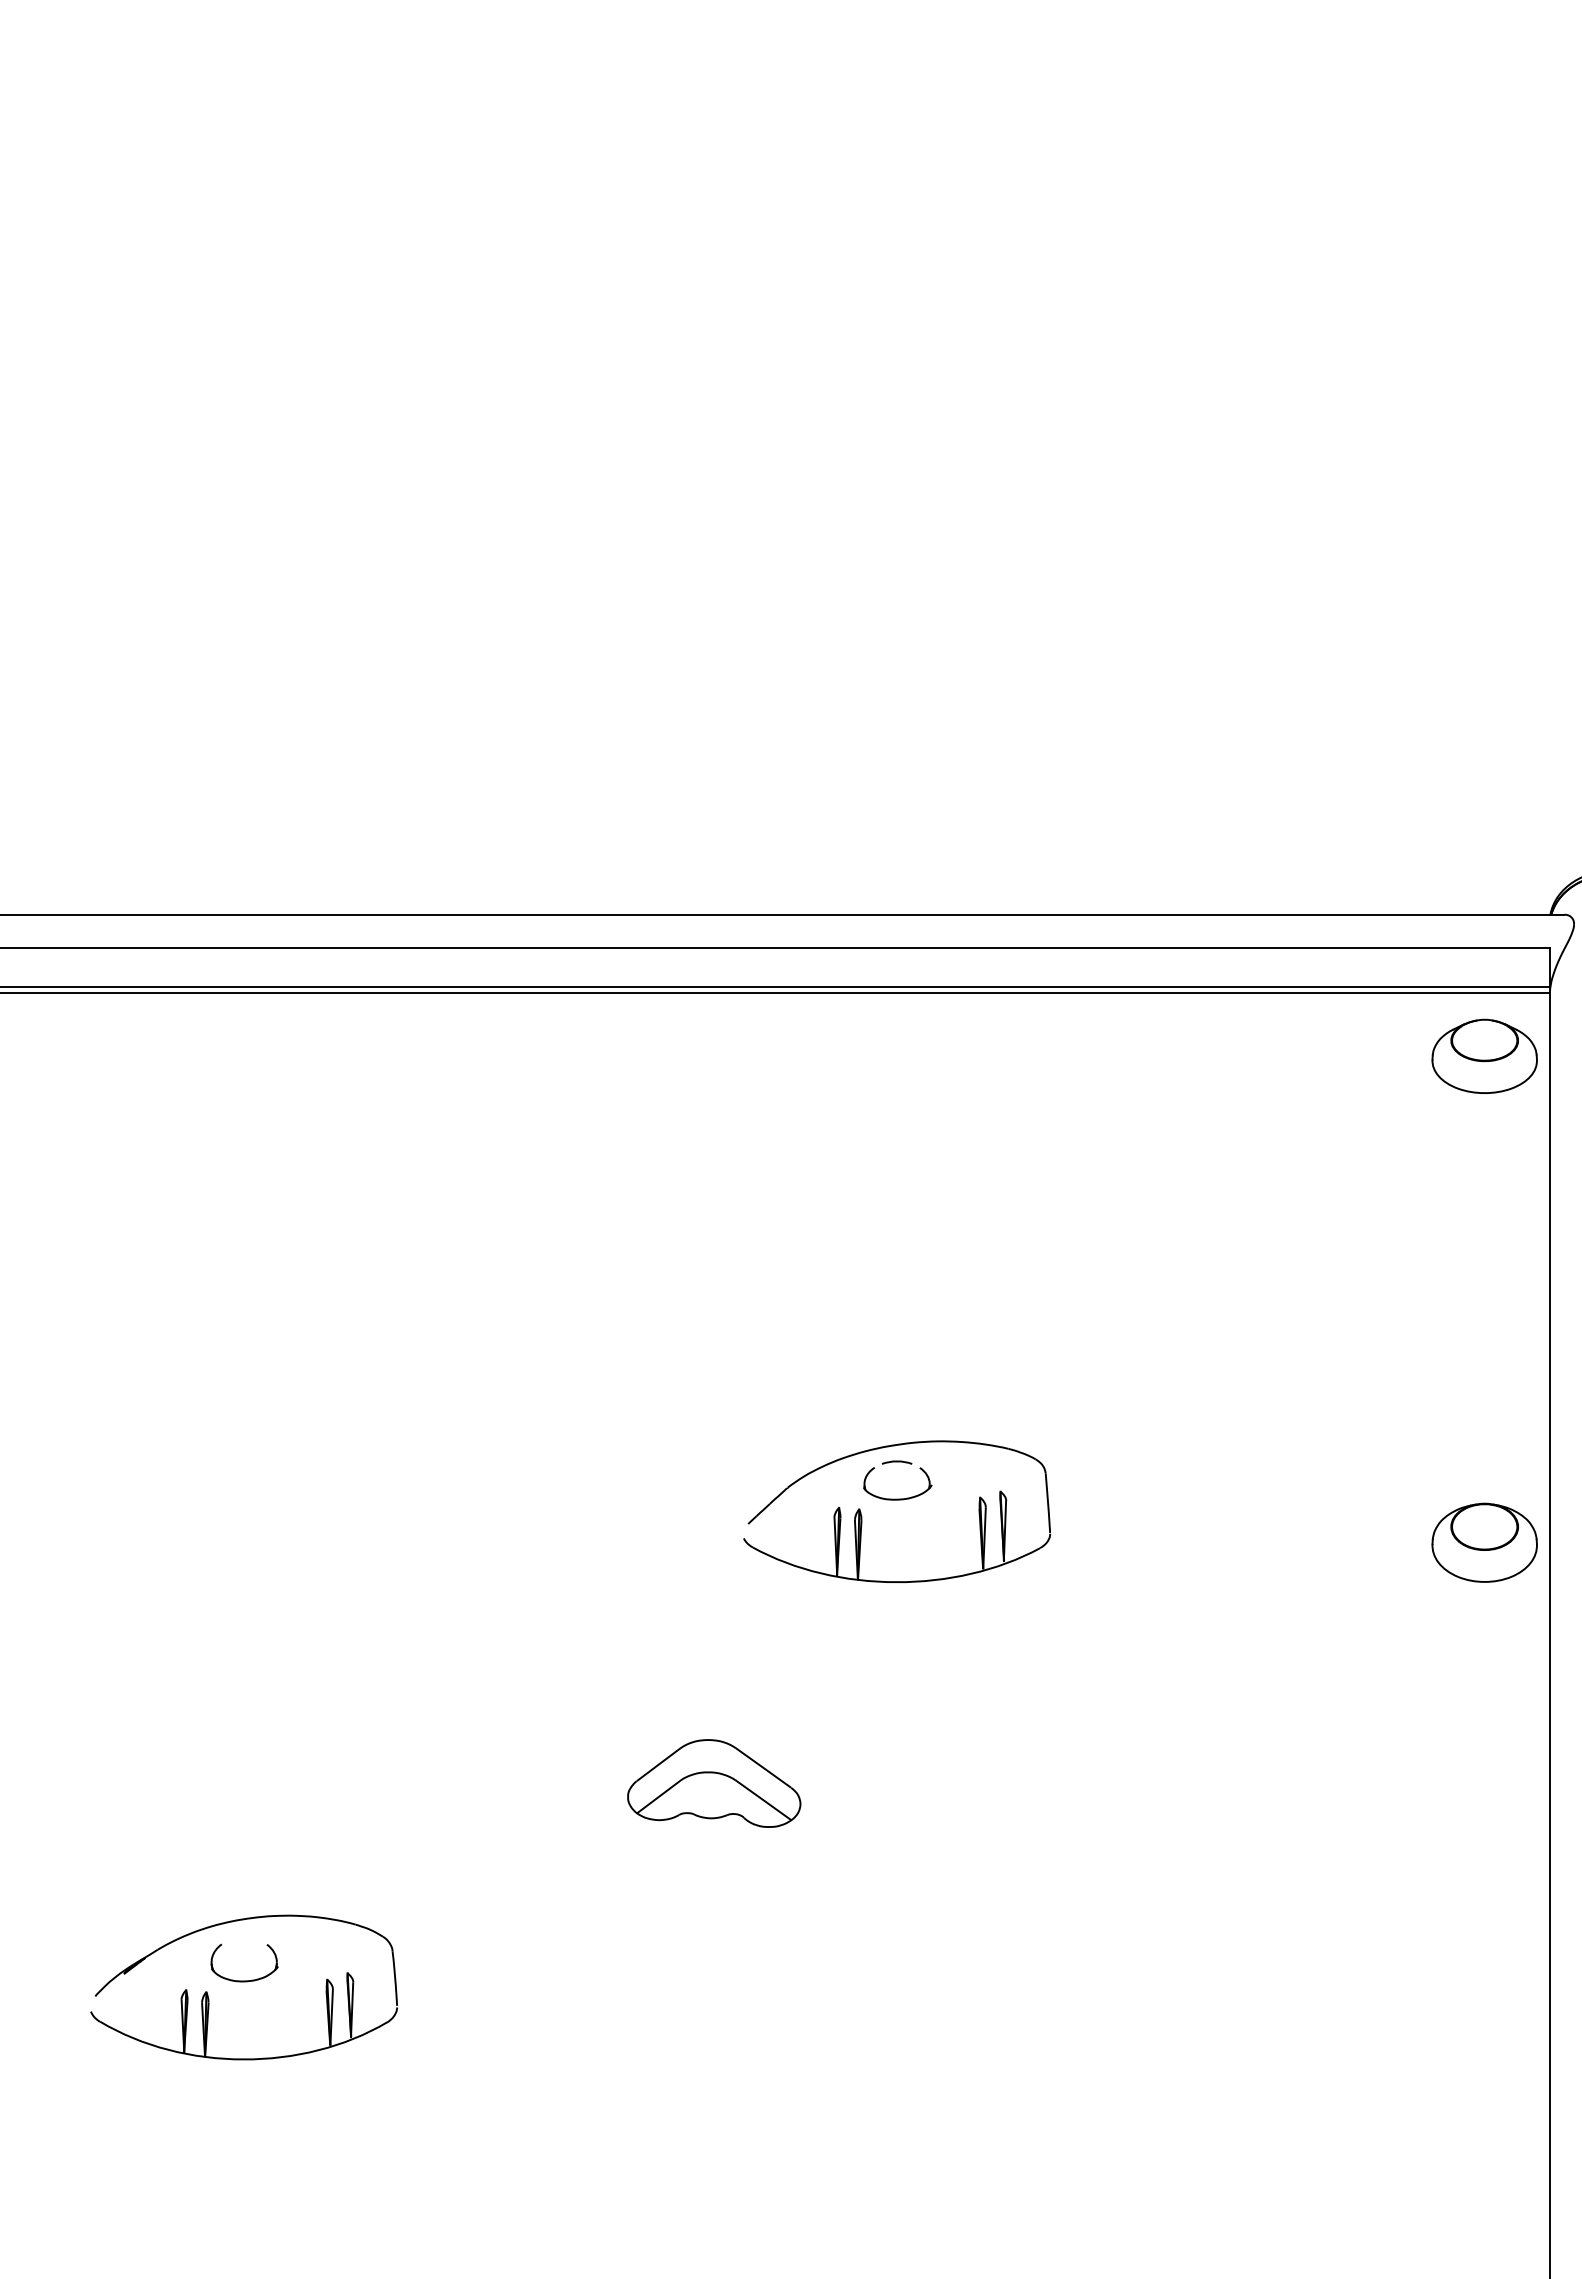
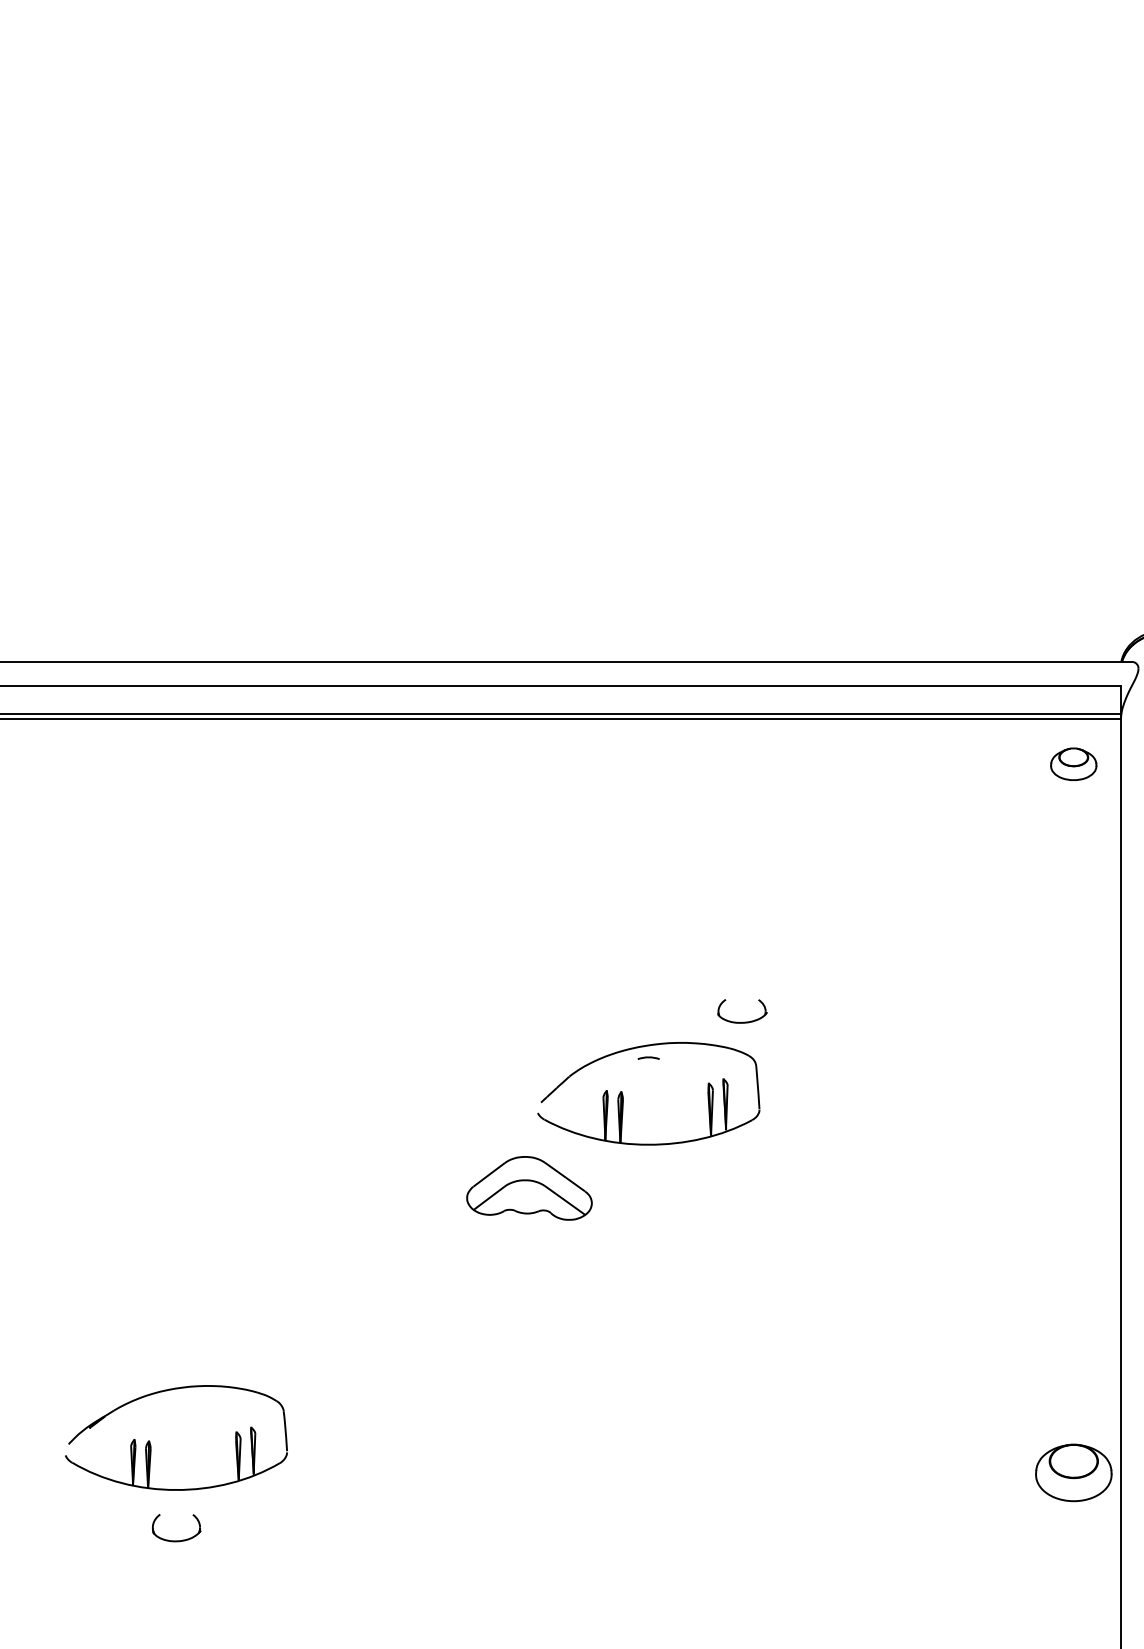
part: (1484, 1055) -> (1073, 763), size x0.6
part: (897, 1498) -> (742, 1021), moved
part: (1484, 1542) -> (1073, 1472), moved
part: (714, 1783) -> (529, 1188), moved
part: (244, 1980) -> (176, 1540), moved

